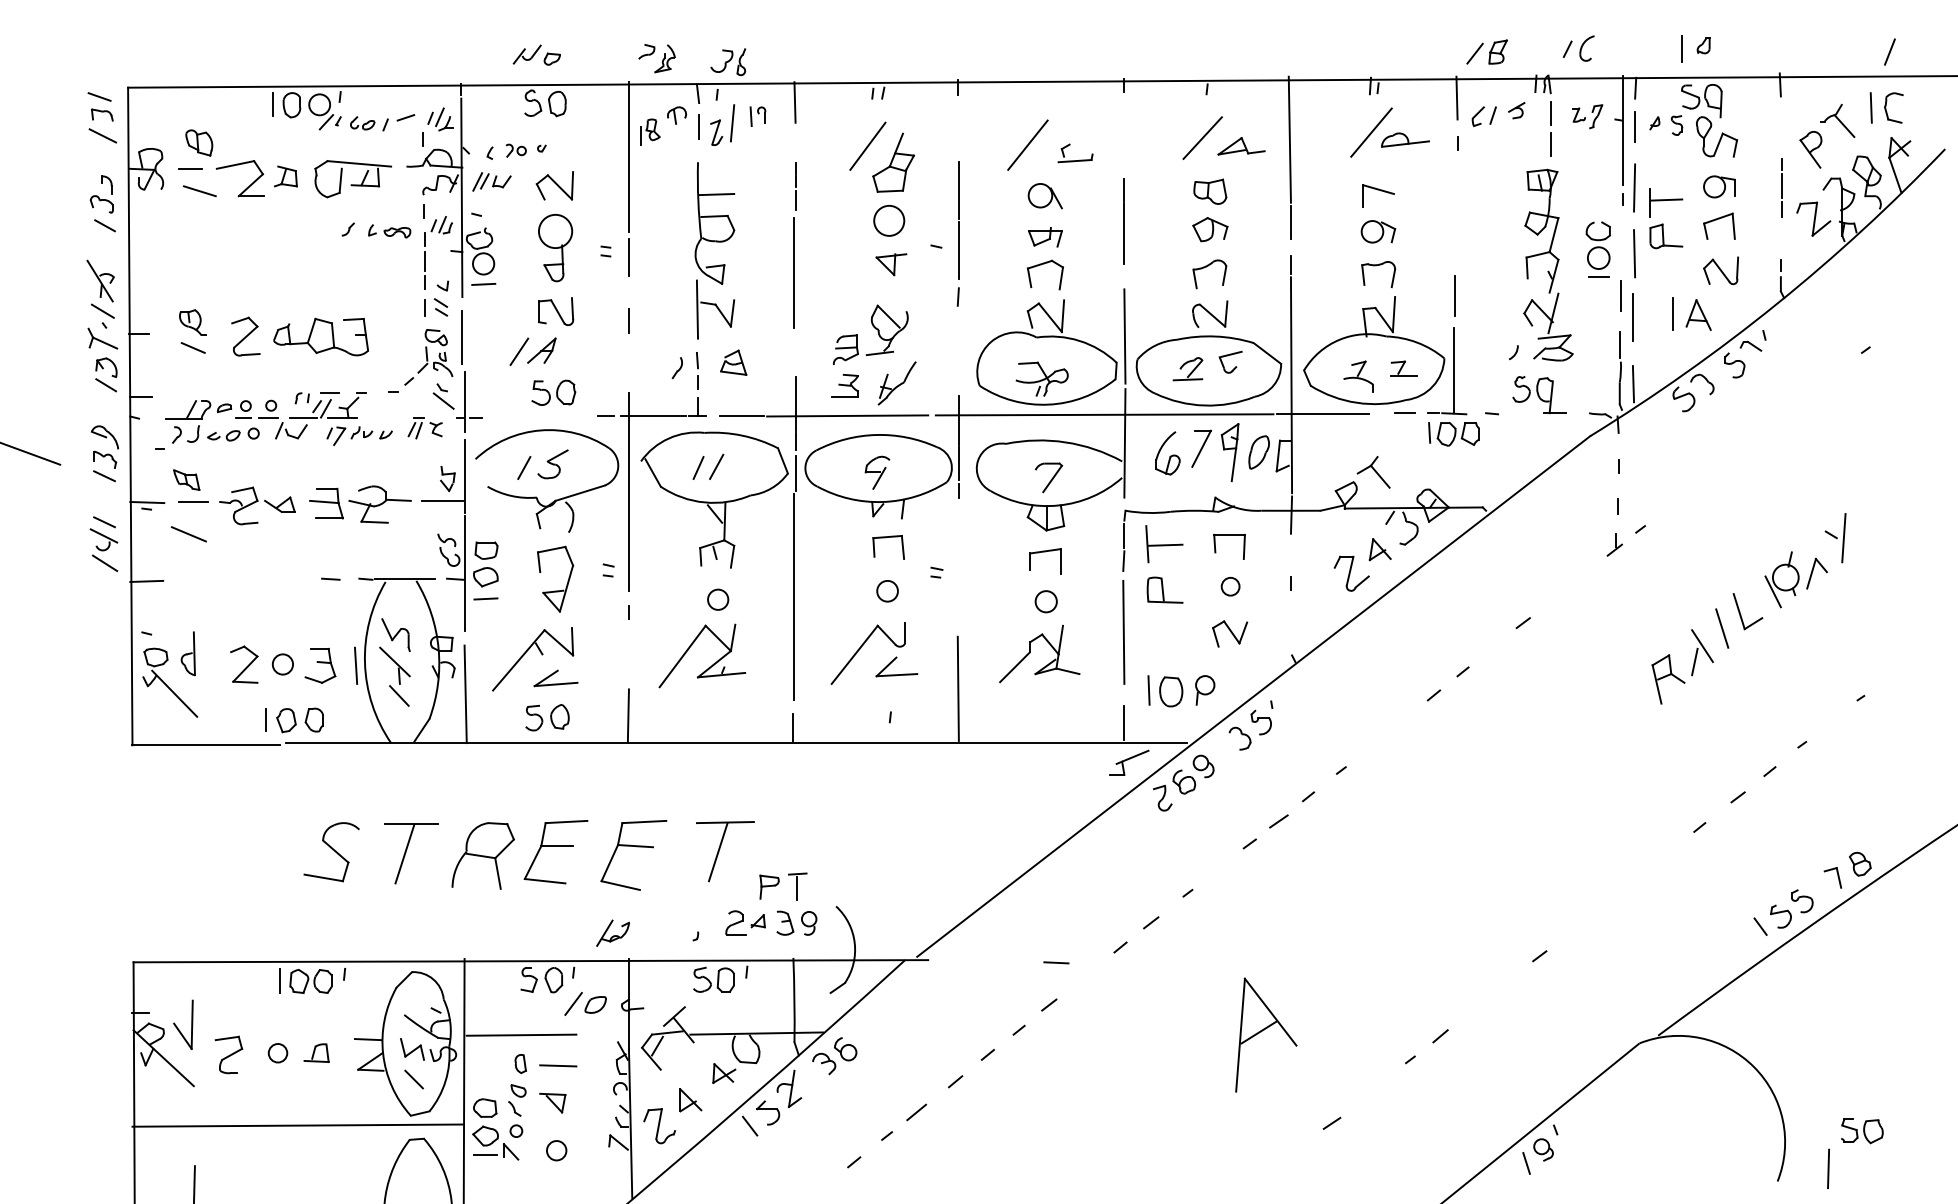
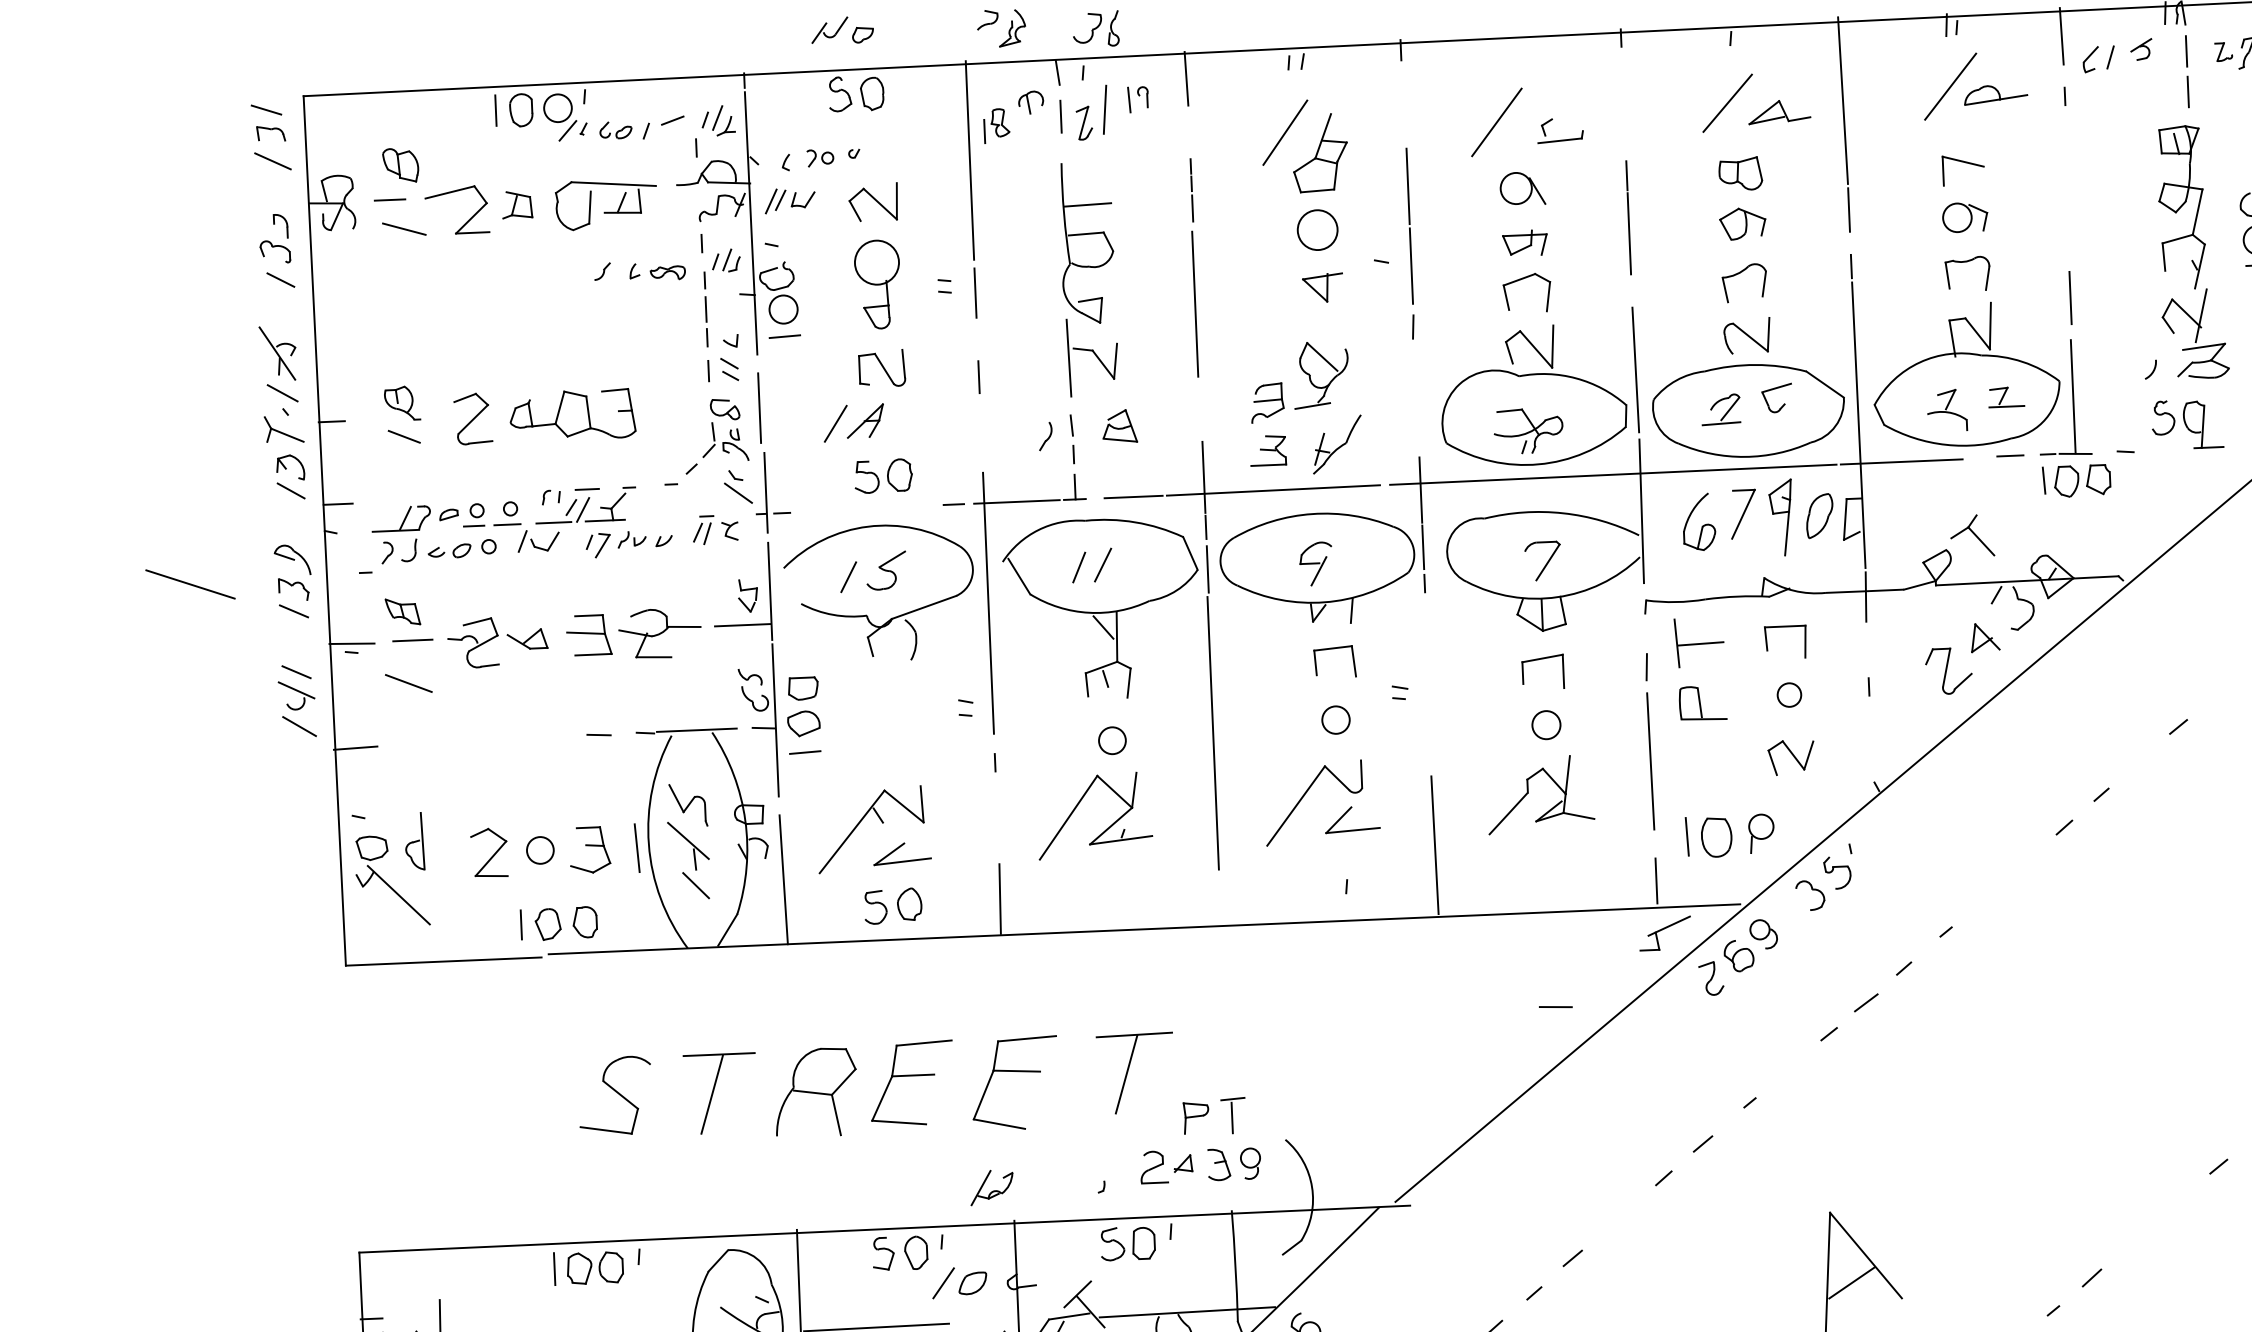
line: (1124, 535) -> (1646, 633), removed
part: (555, 590) -> (896, 737), removed
line: (793, 727) -> (1219, 905), removed
line: (1056, 962) -> (1555, 1006), moved

